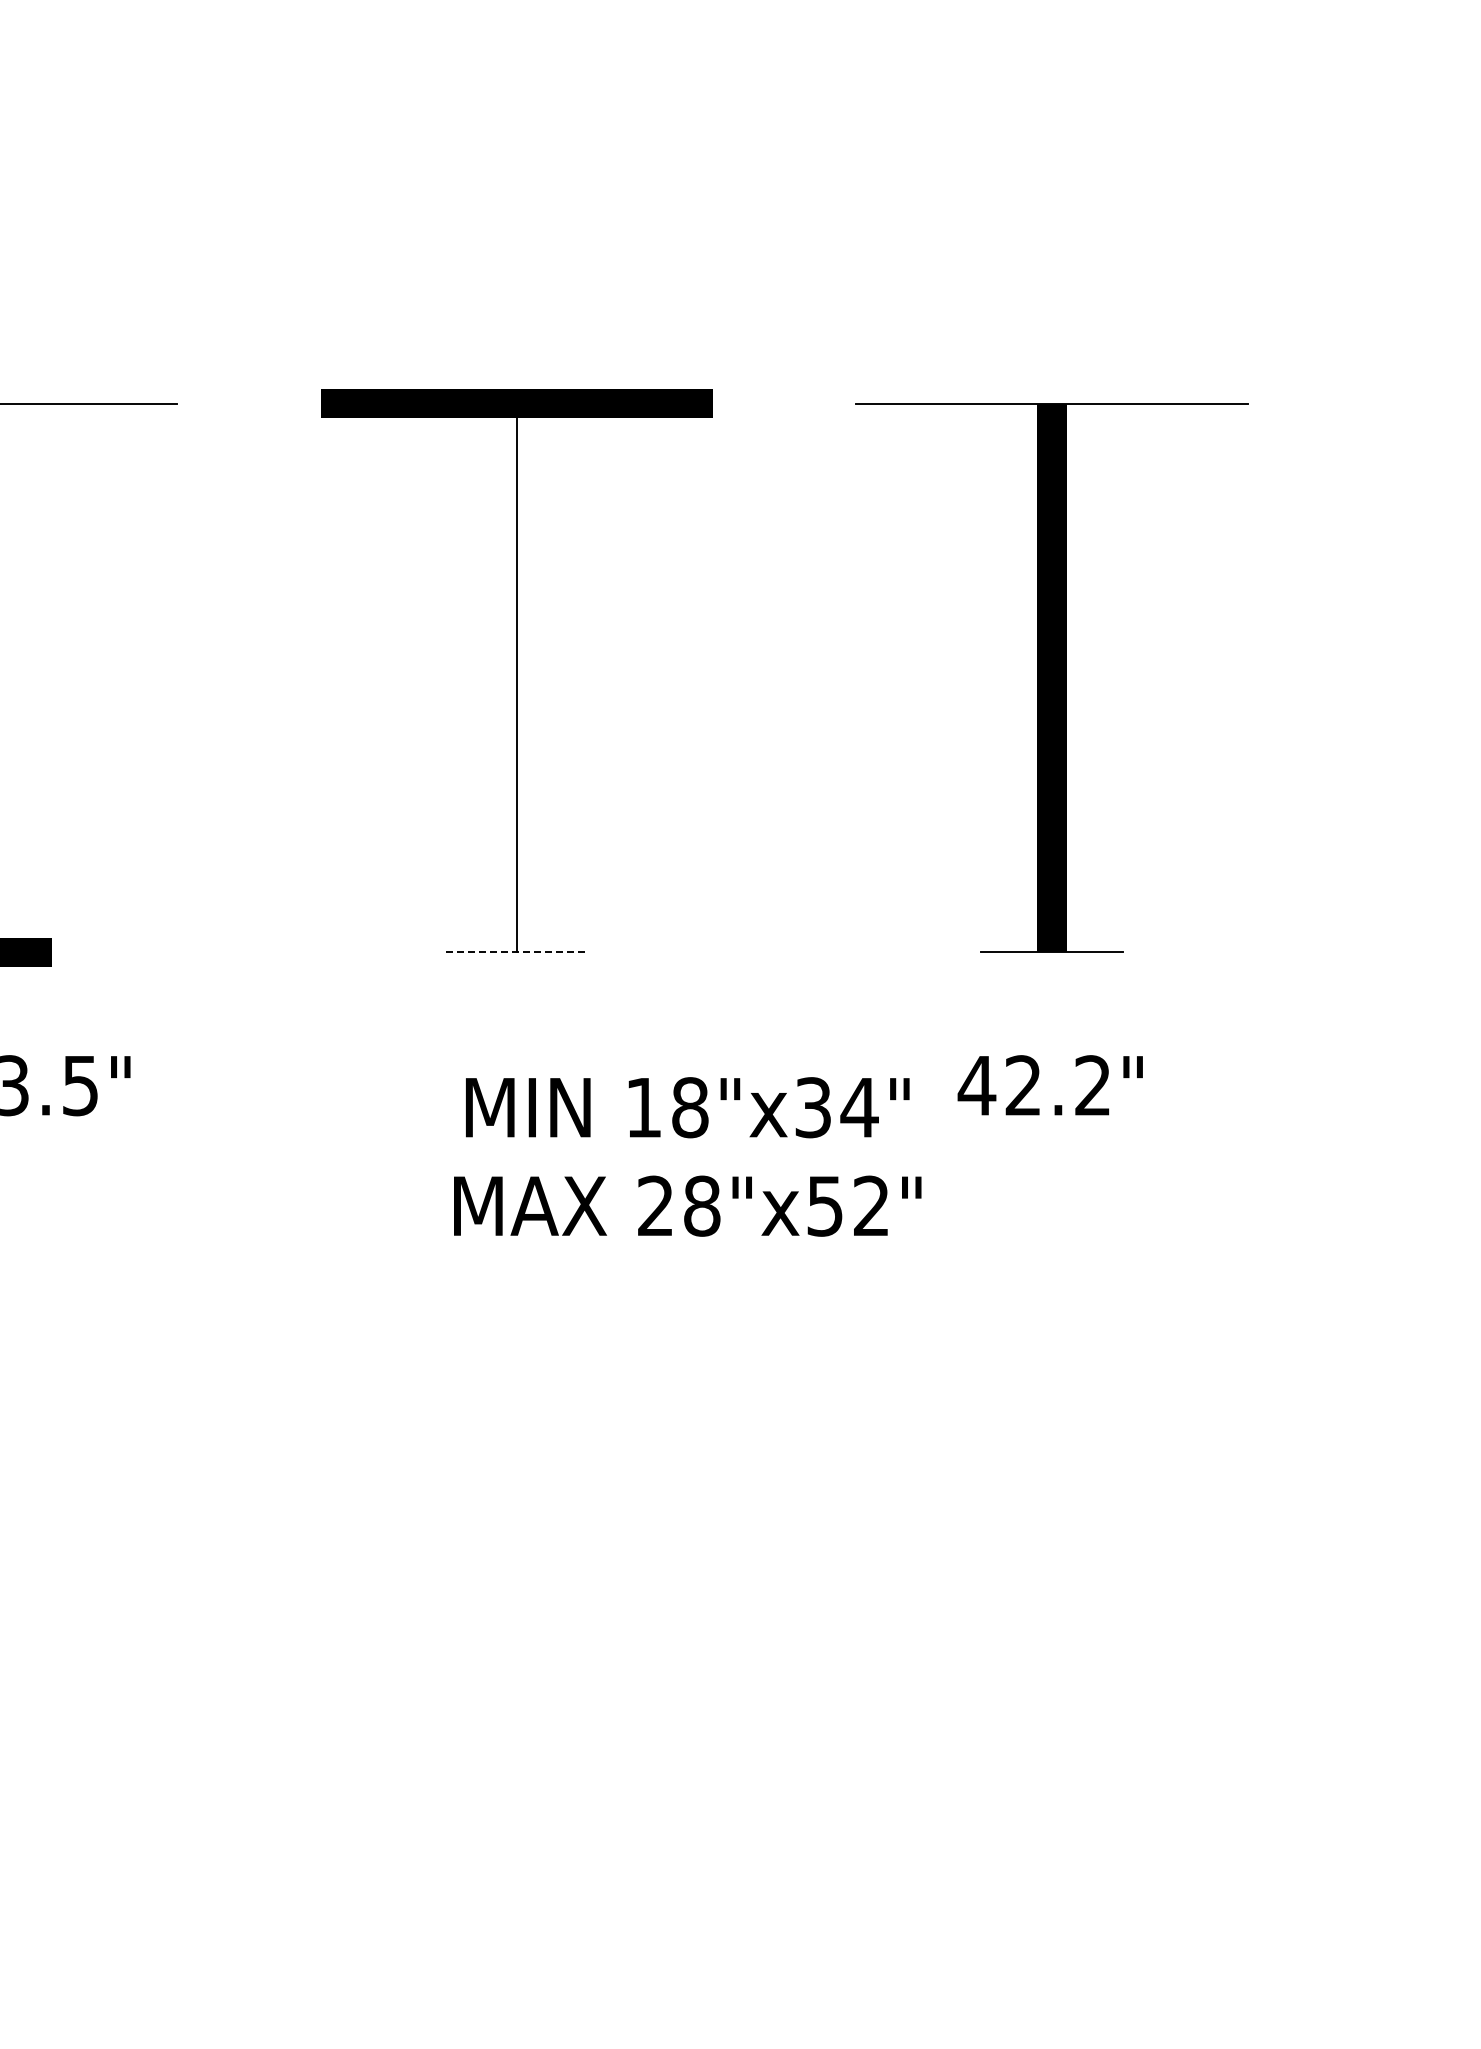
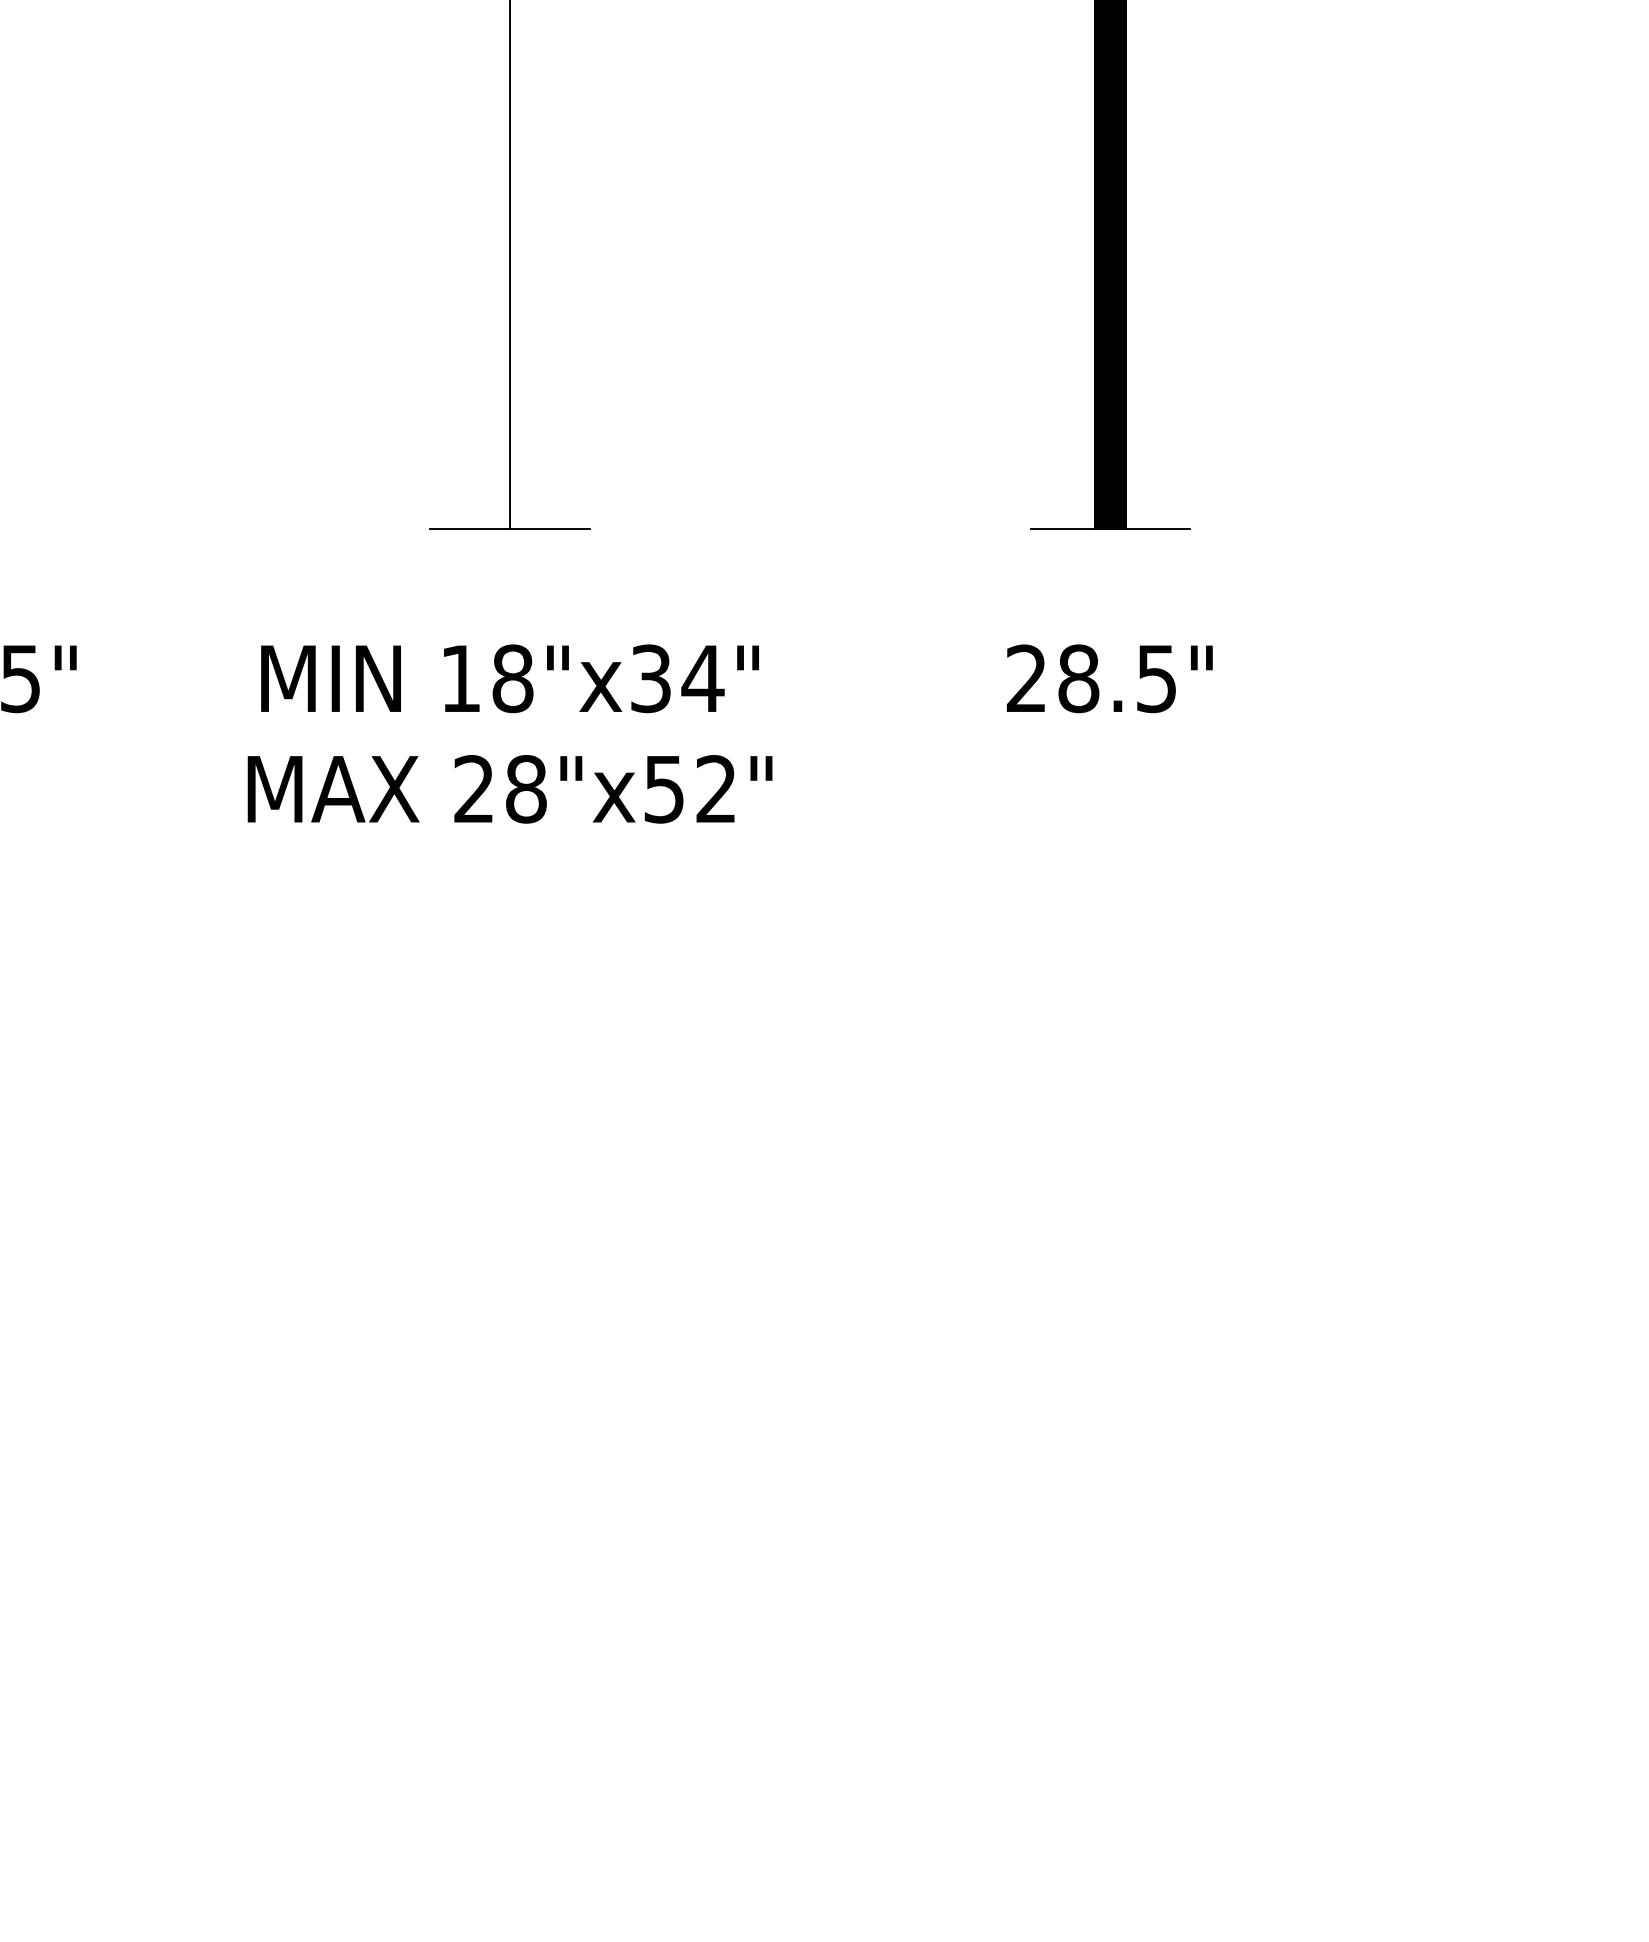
line: (517, 952) -> (510, 529), dashed -> solid
text: (1033, 1085) -> (1090, 678), 42.2" -> 28.5"
text: (687, 1156) -> (509, 733), moved

